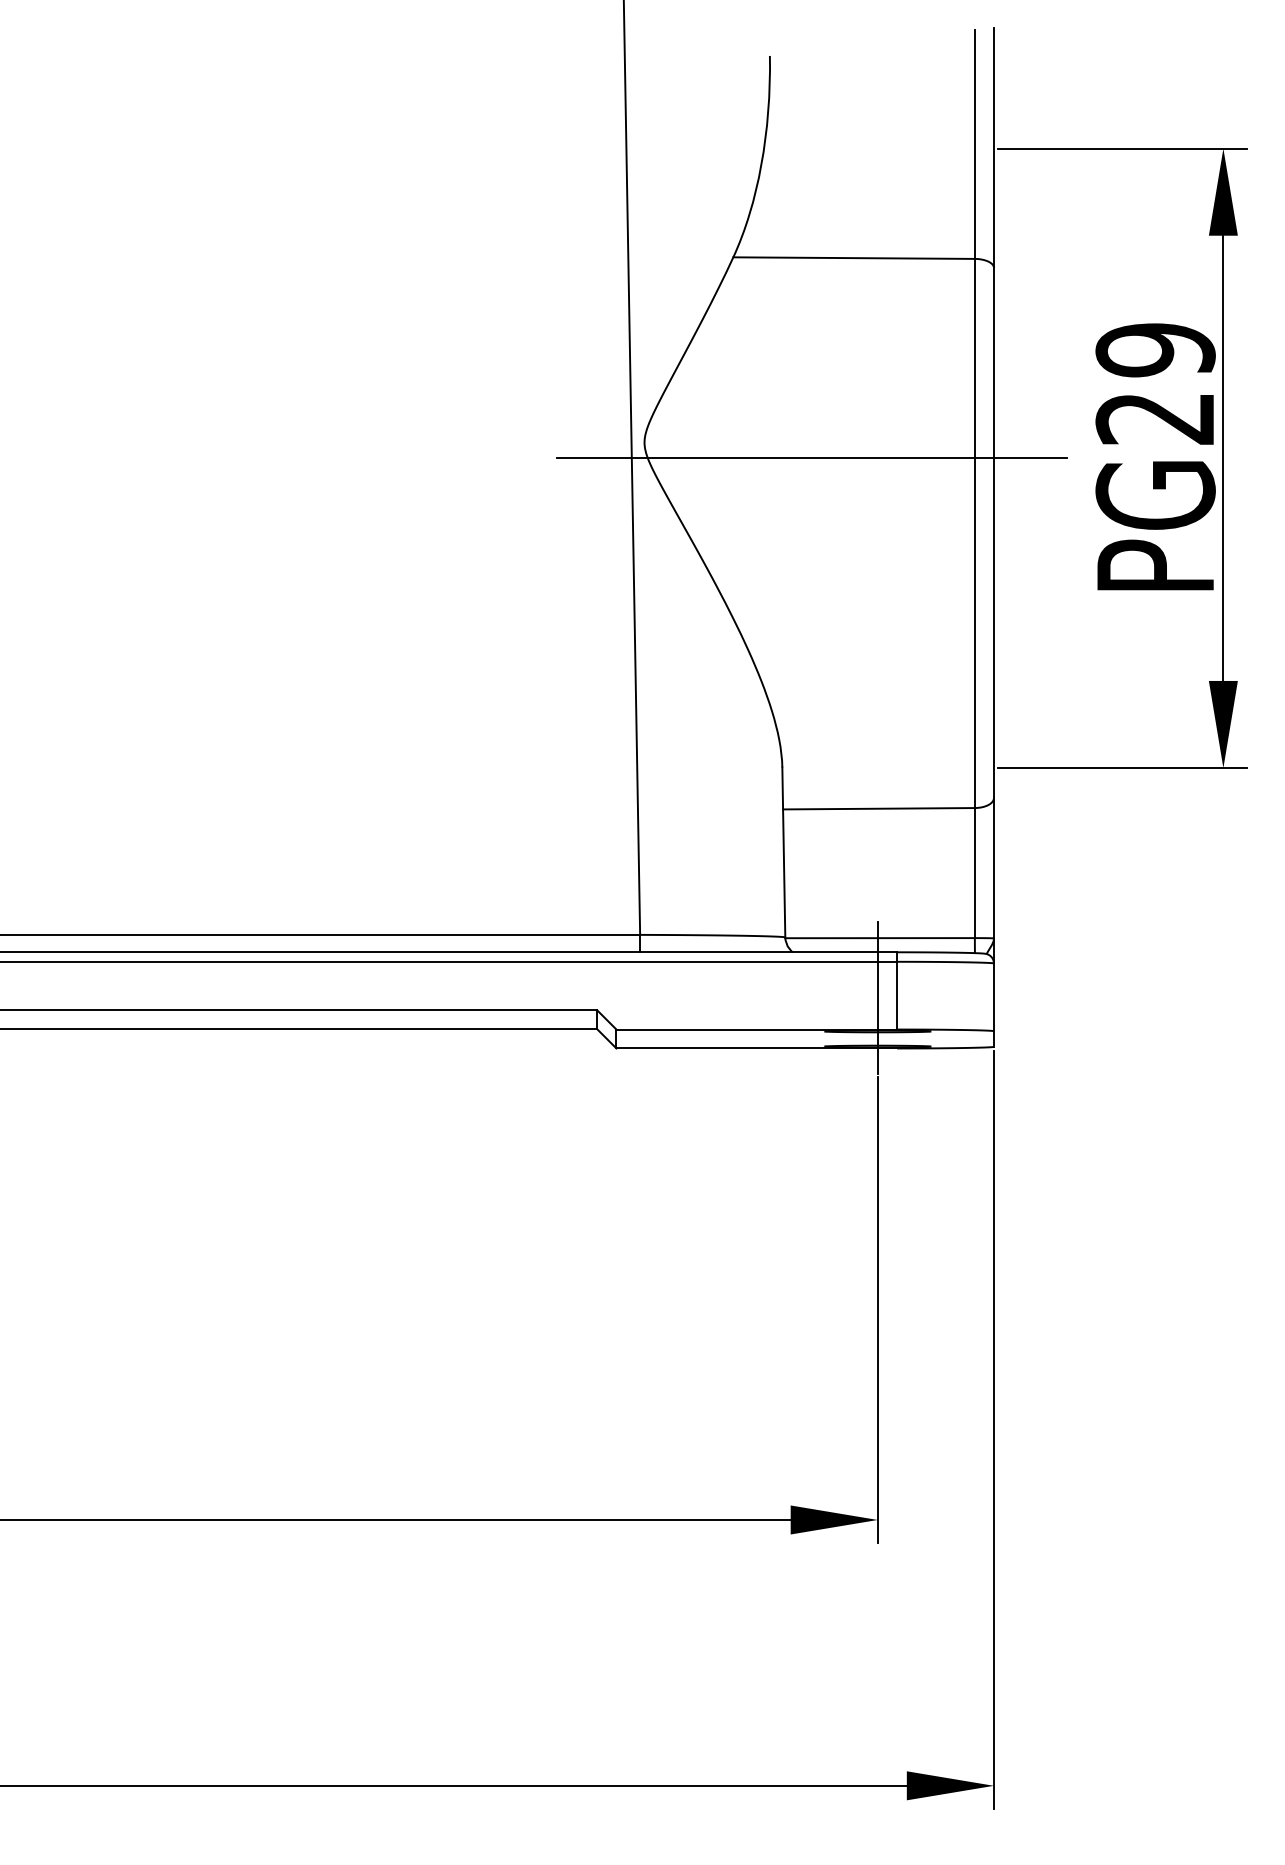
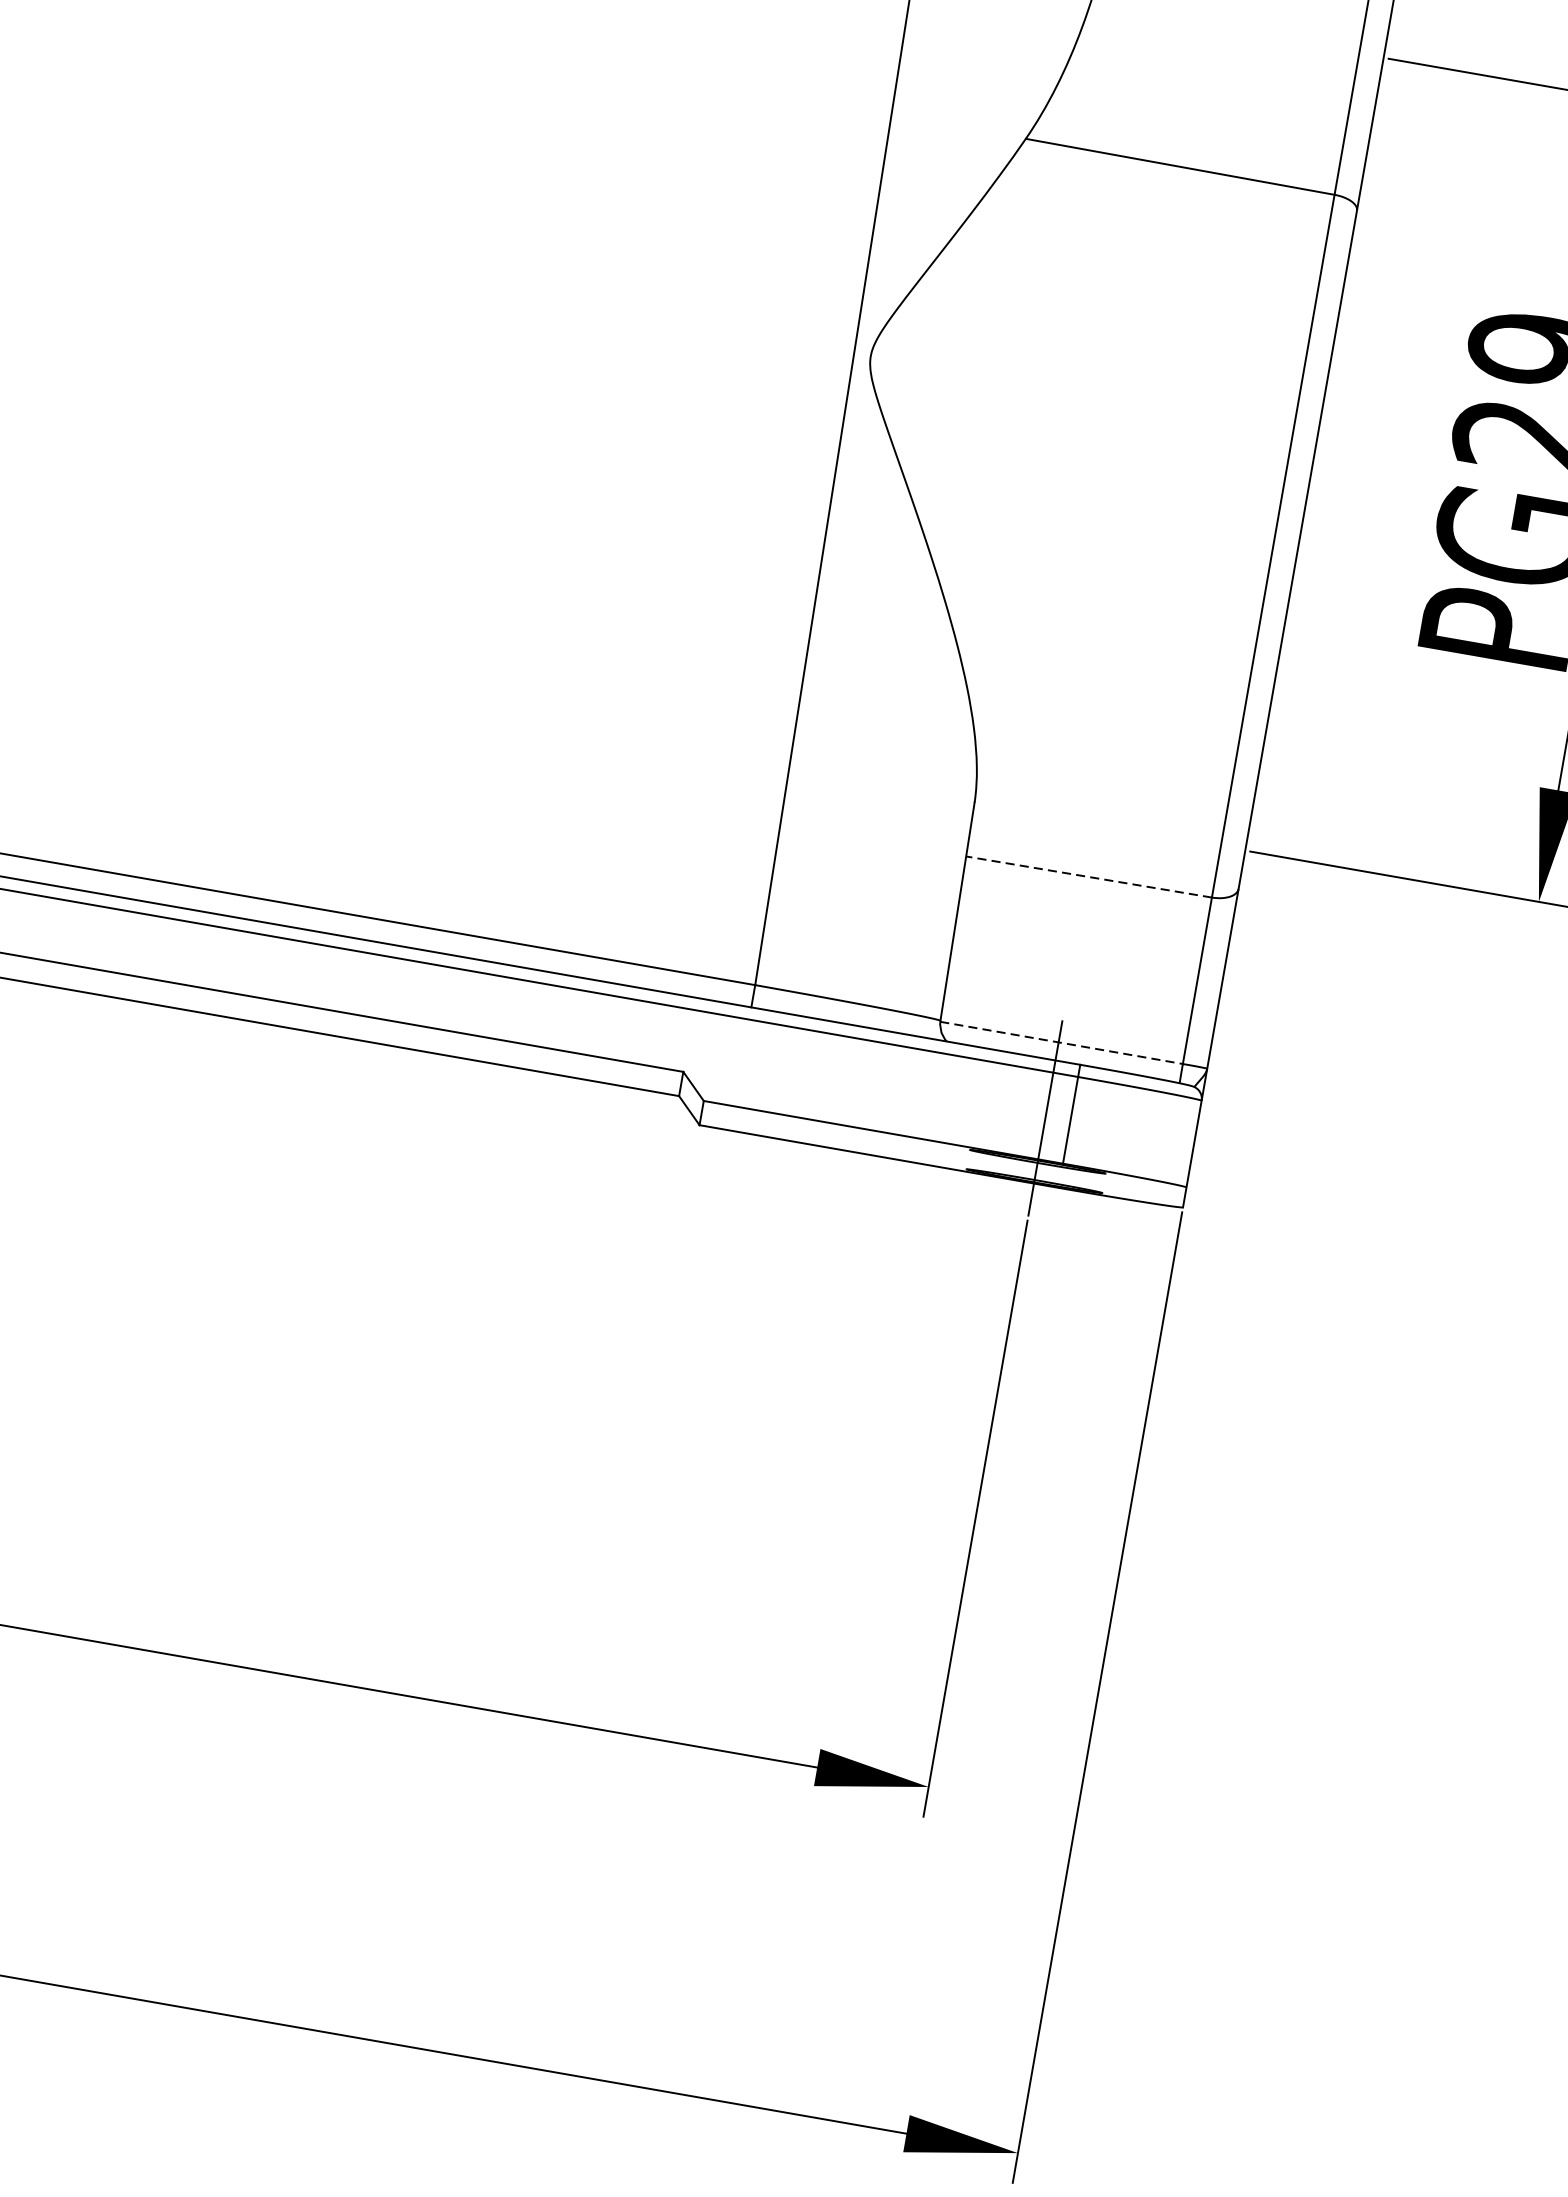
line: (811, 458) -> (1080, 413), removed
line: (878, 808) -> (1088, 876), solid -> dashed
line: (880, 938) -> (1062, 1043), solid -> dashed

